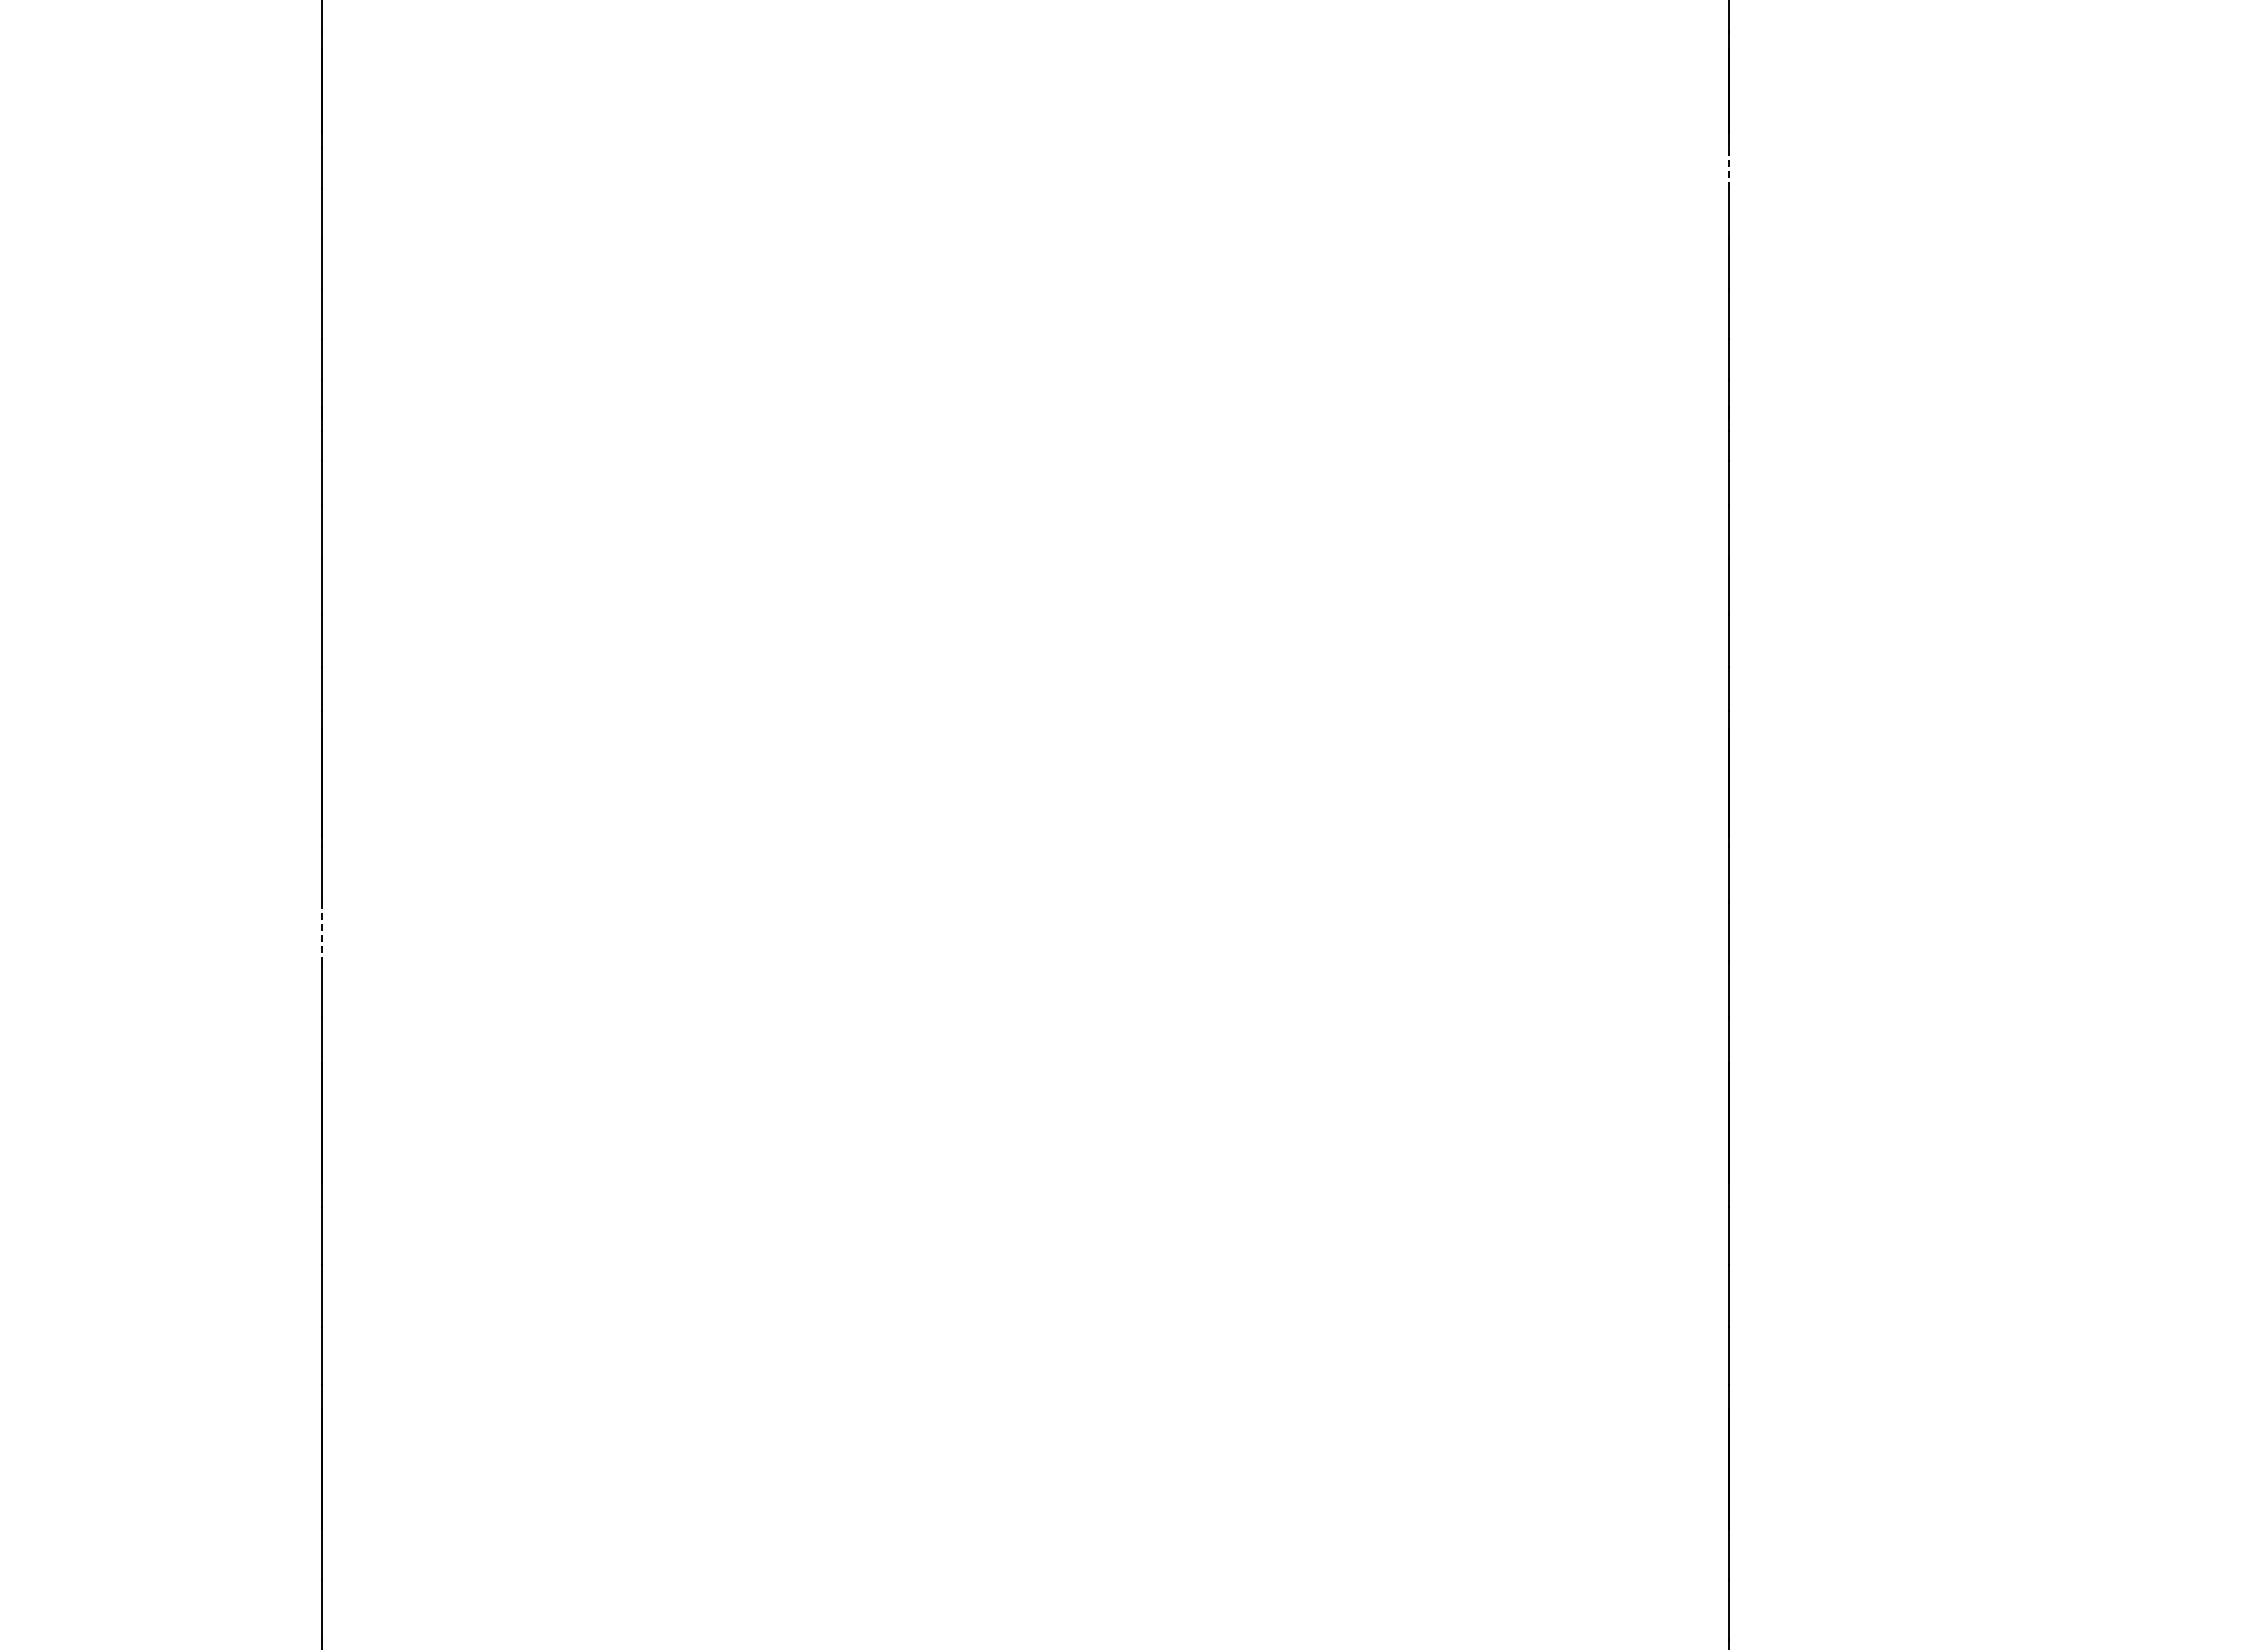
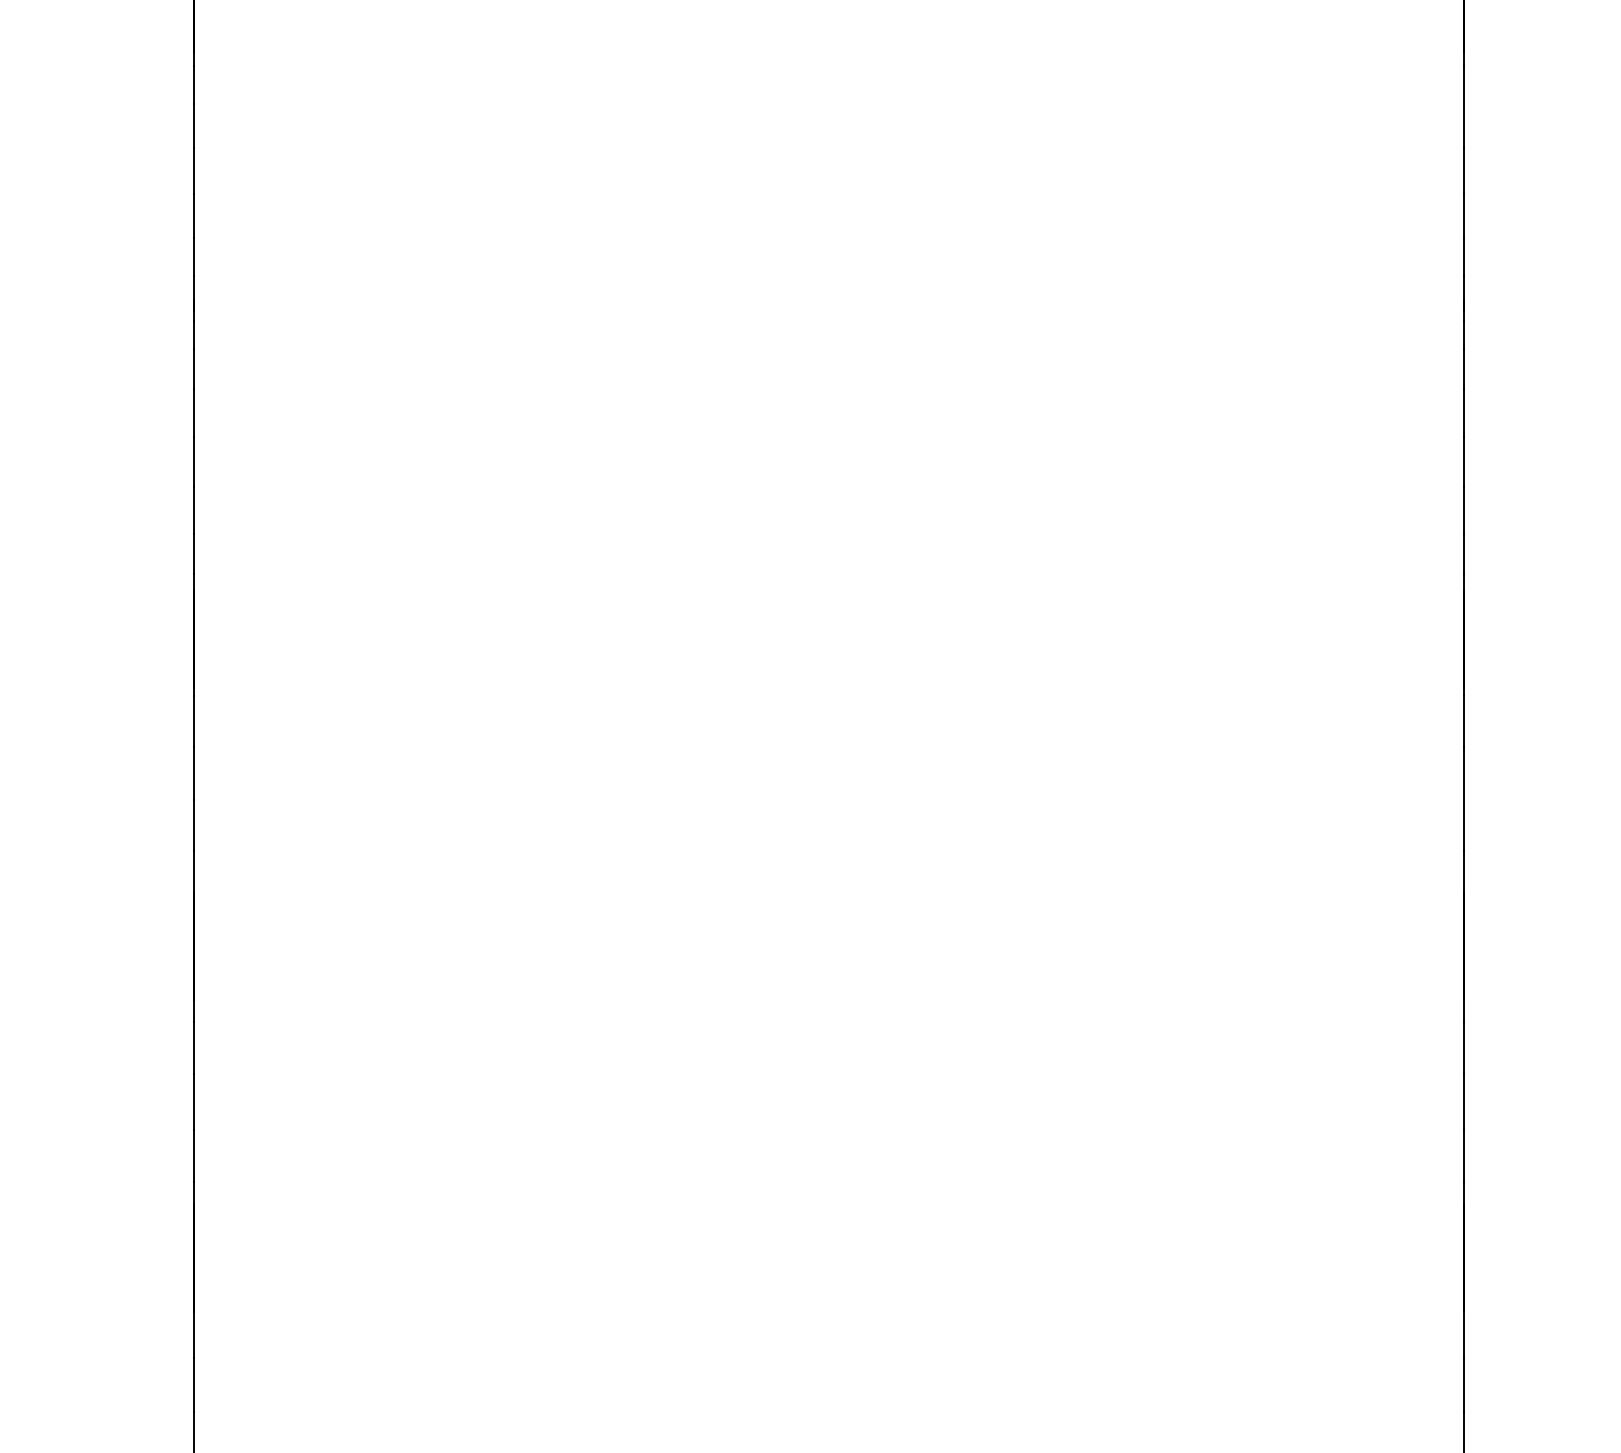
line: (1729, 168) -> (1463, 84), dashed -> solid
line: (321, 932) -> (193, 773), dashed -> solid

